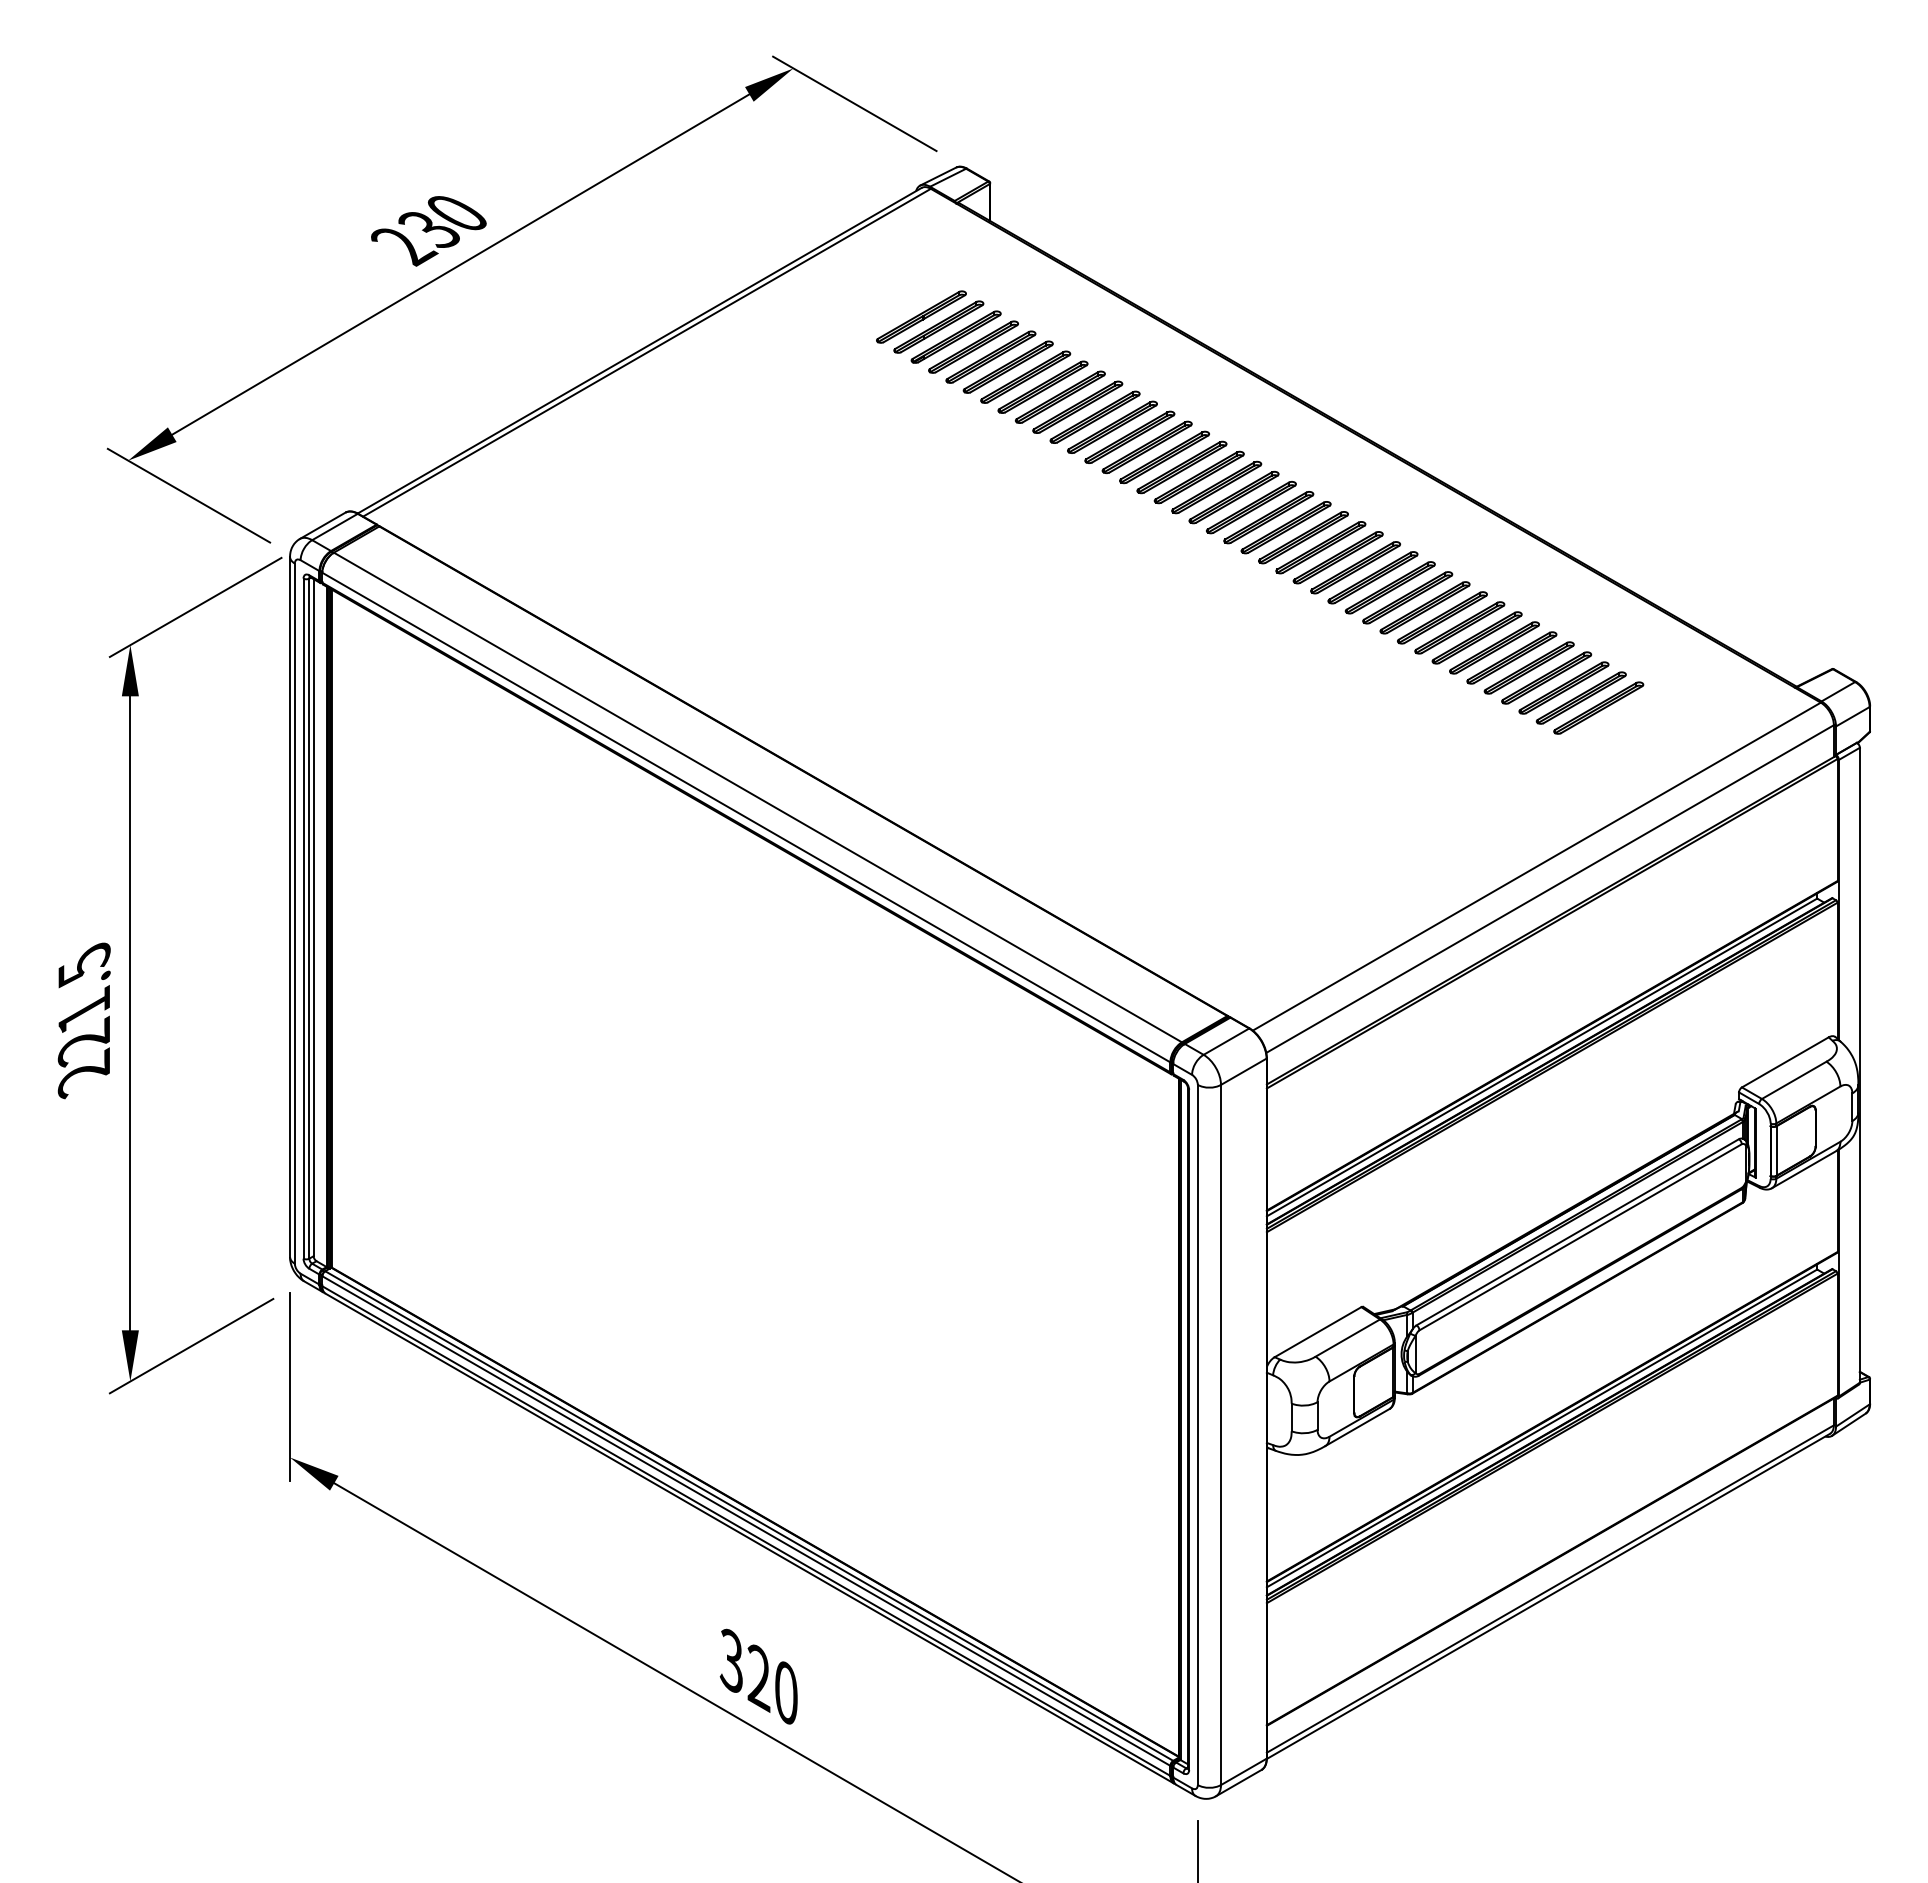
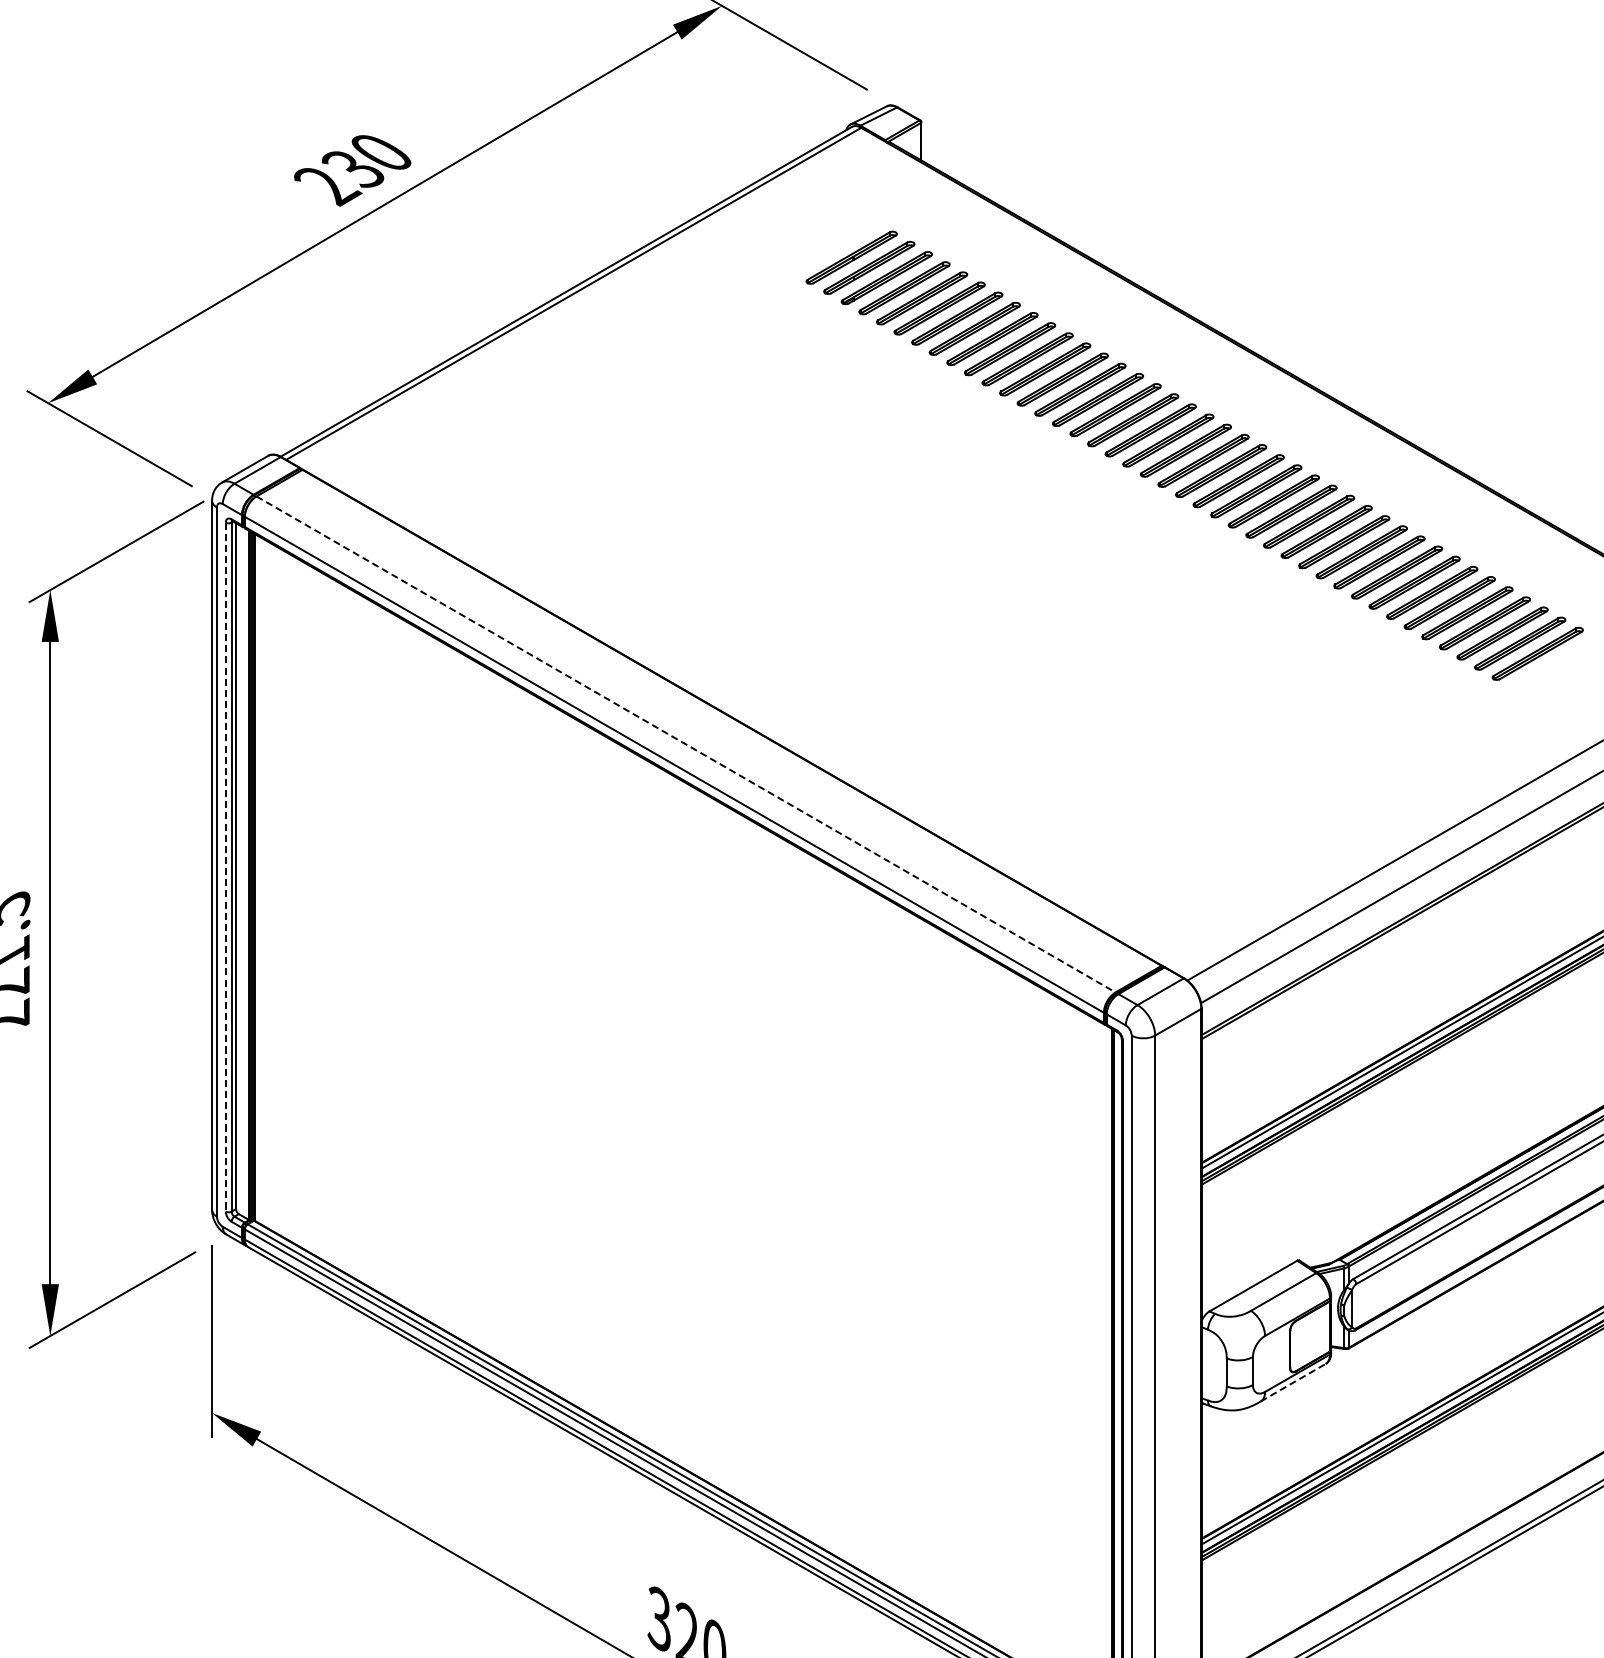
line: (757, 797) -> (685, 744), solid -> dashed
line: (303, 919) -> (225, 868), solid -> dashed
line: (1357, 1427) -> (1293, 1382), solid -> dashed

